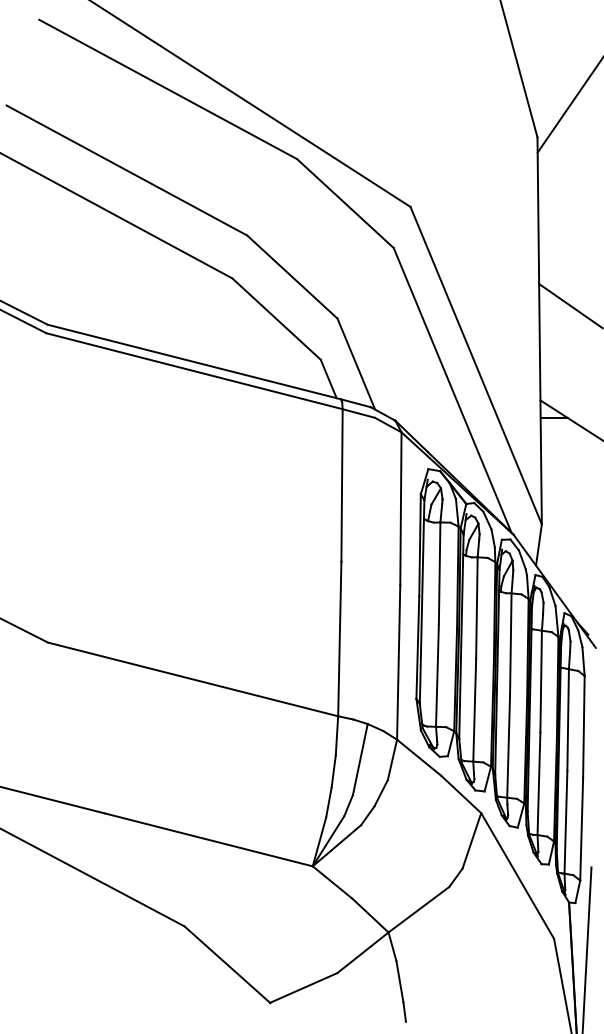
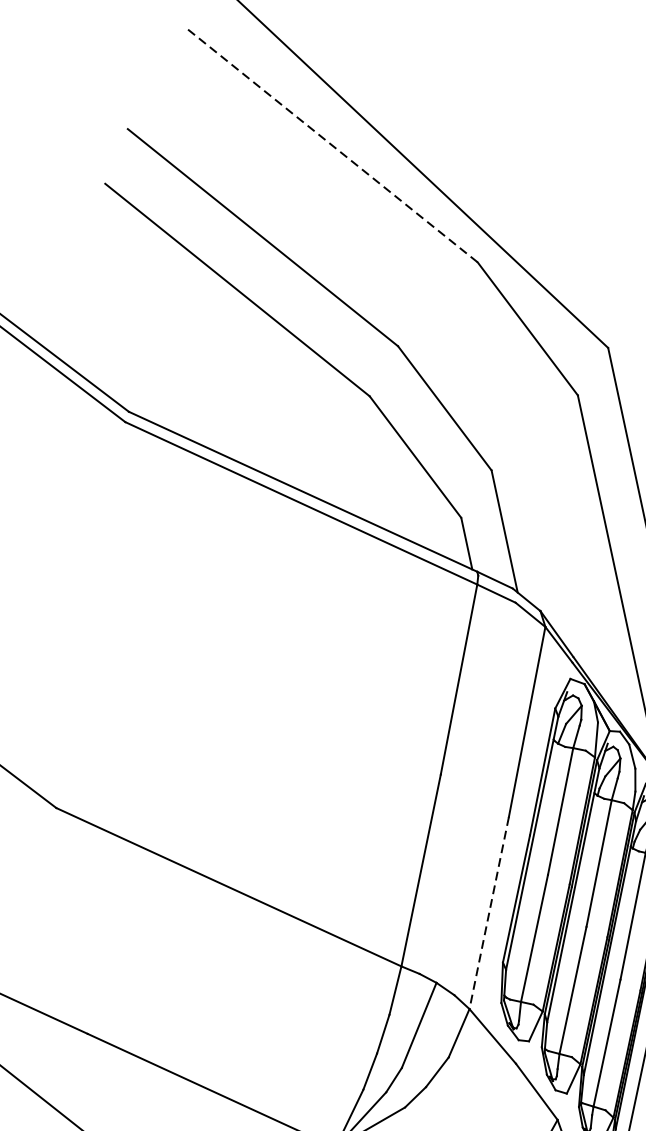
line: (168, 89) -> (333, 146), solid -> dashed
line: (398, 662) -> (488, 913), solid -> dashed

